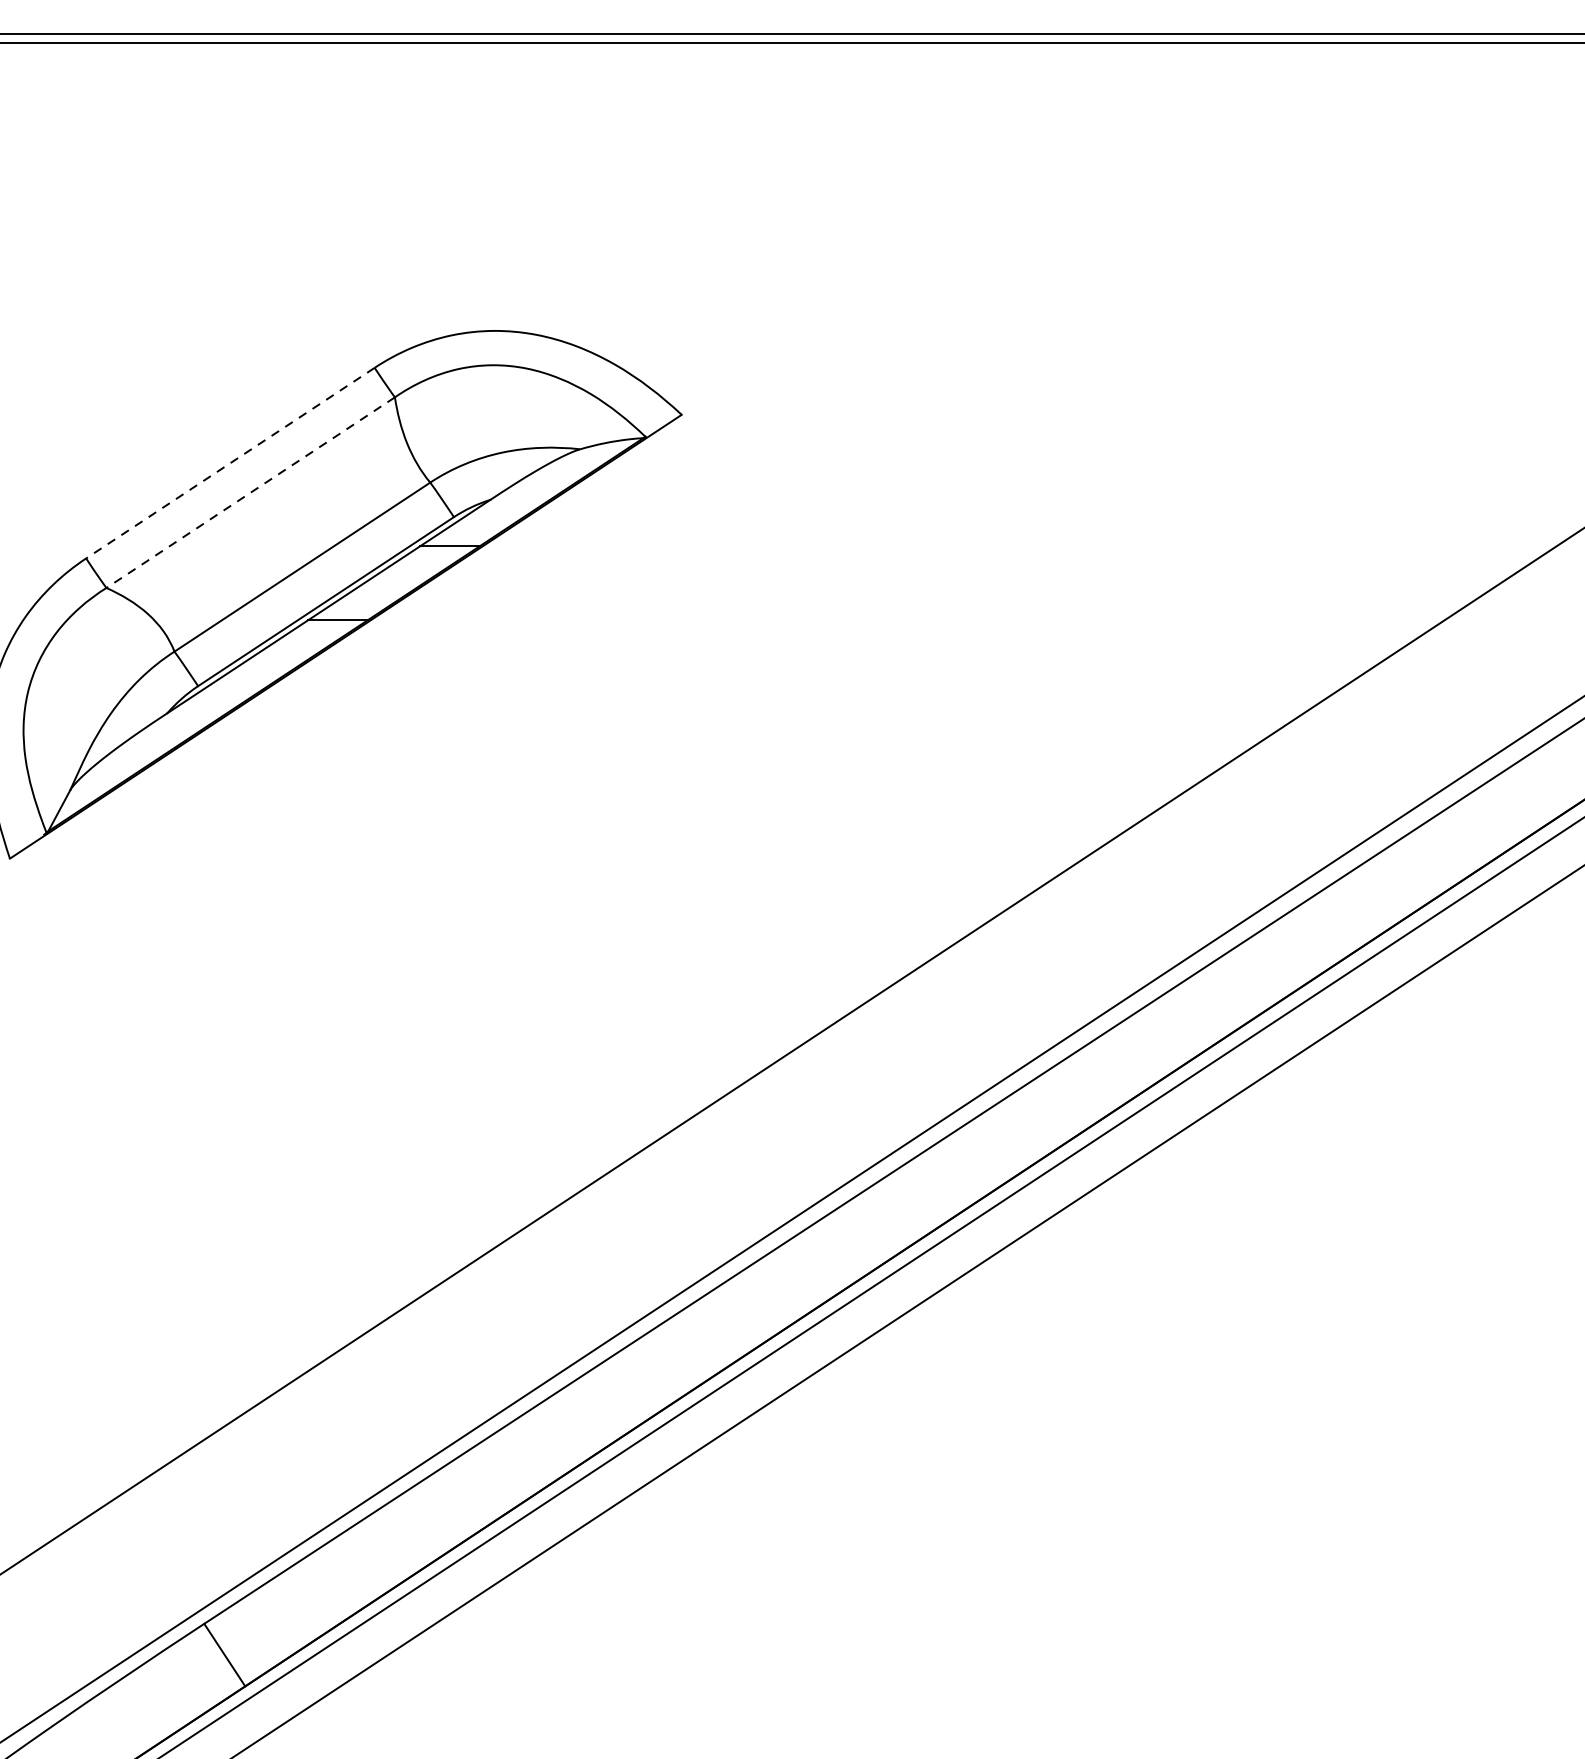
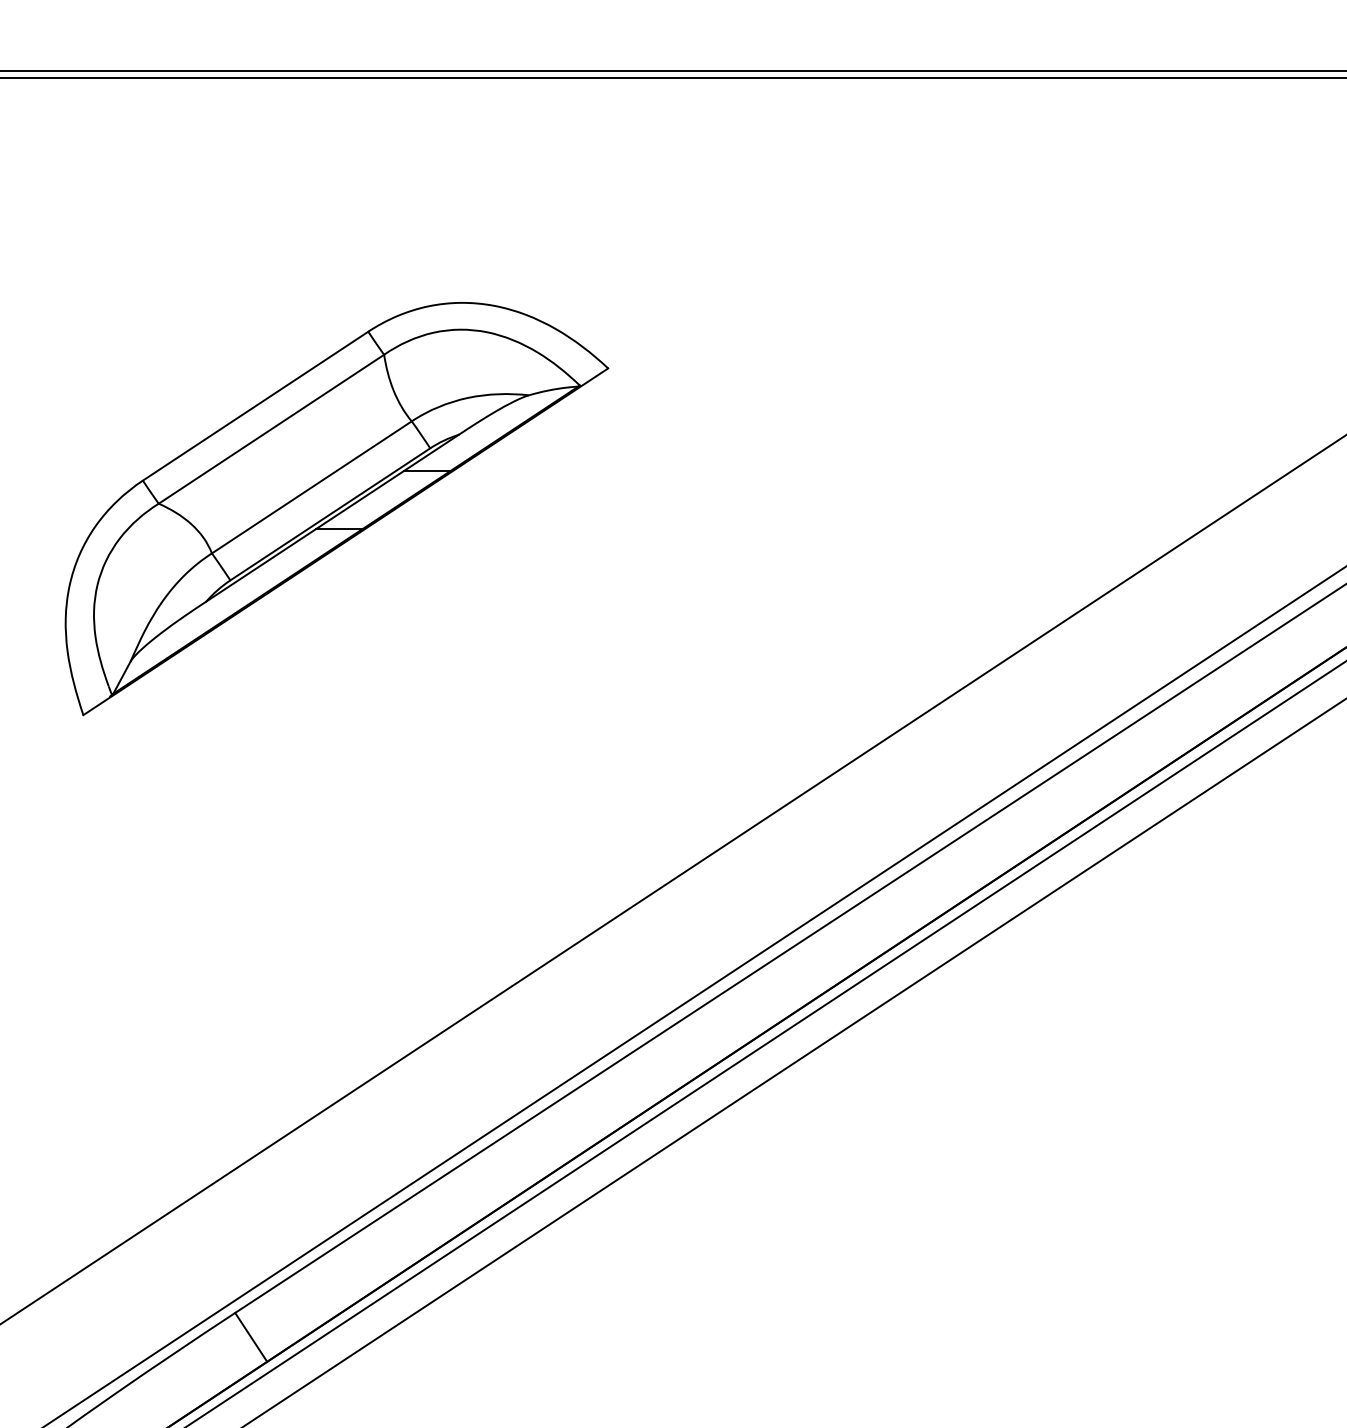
line: (230, 463) -> (255, 406), dashed -> solid
line: (250, 493) -> (271, 429), dashed -> solid

